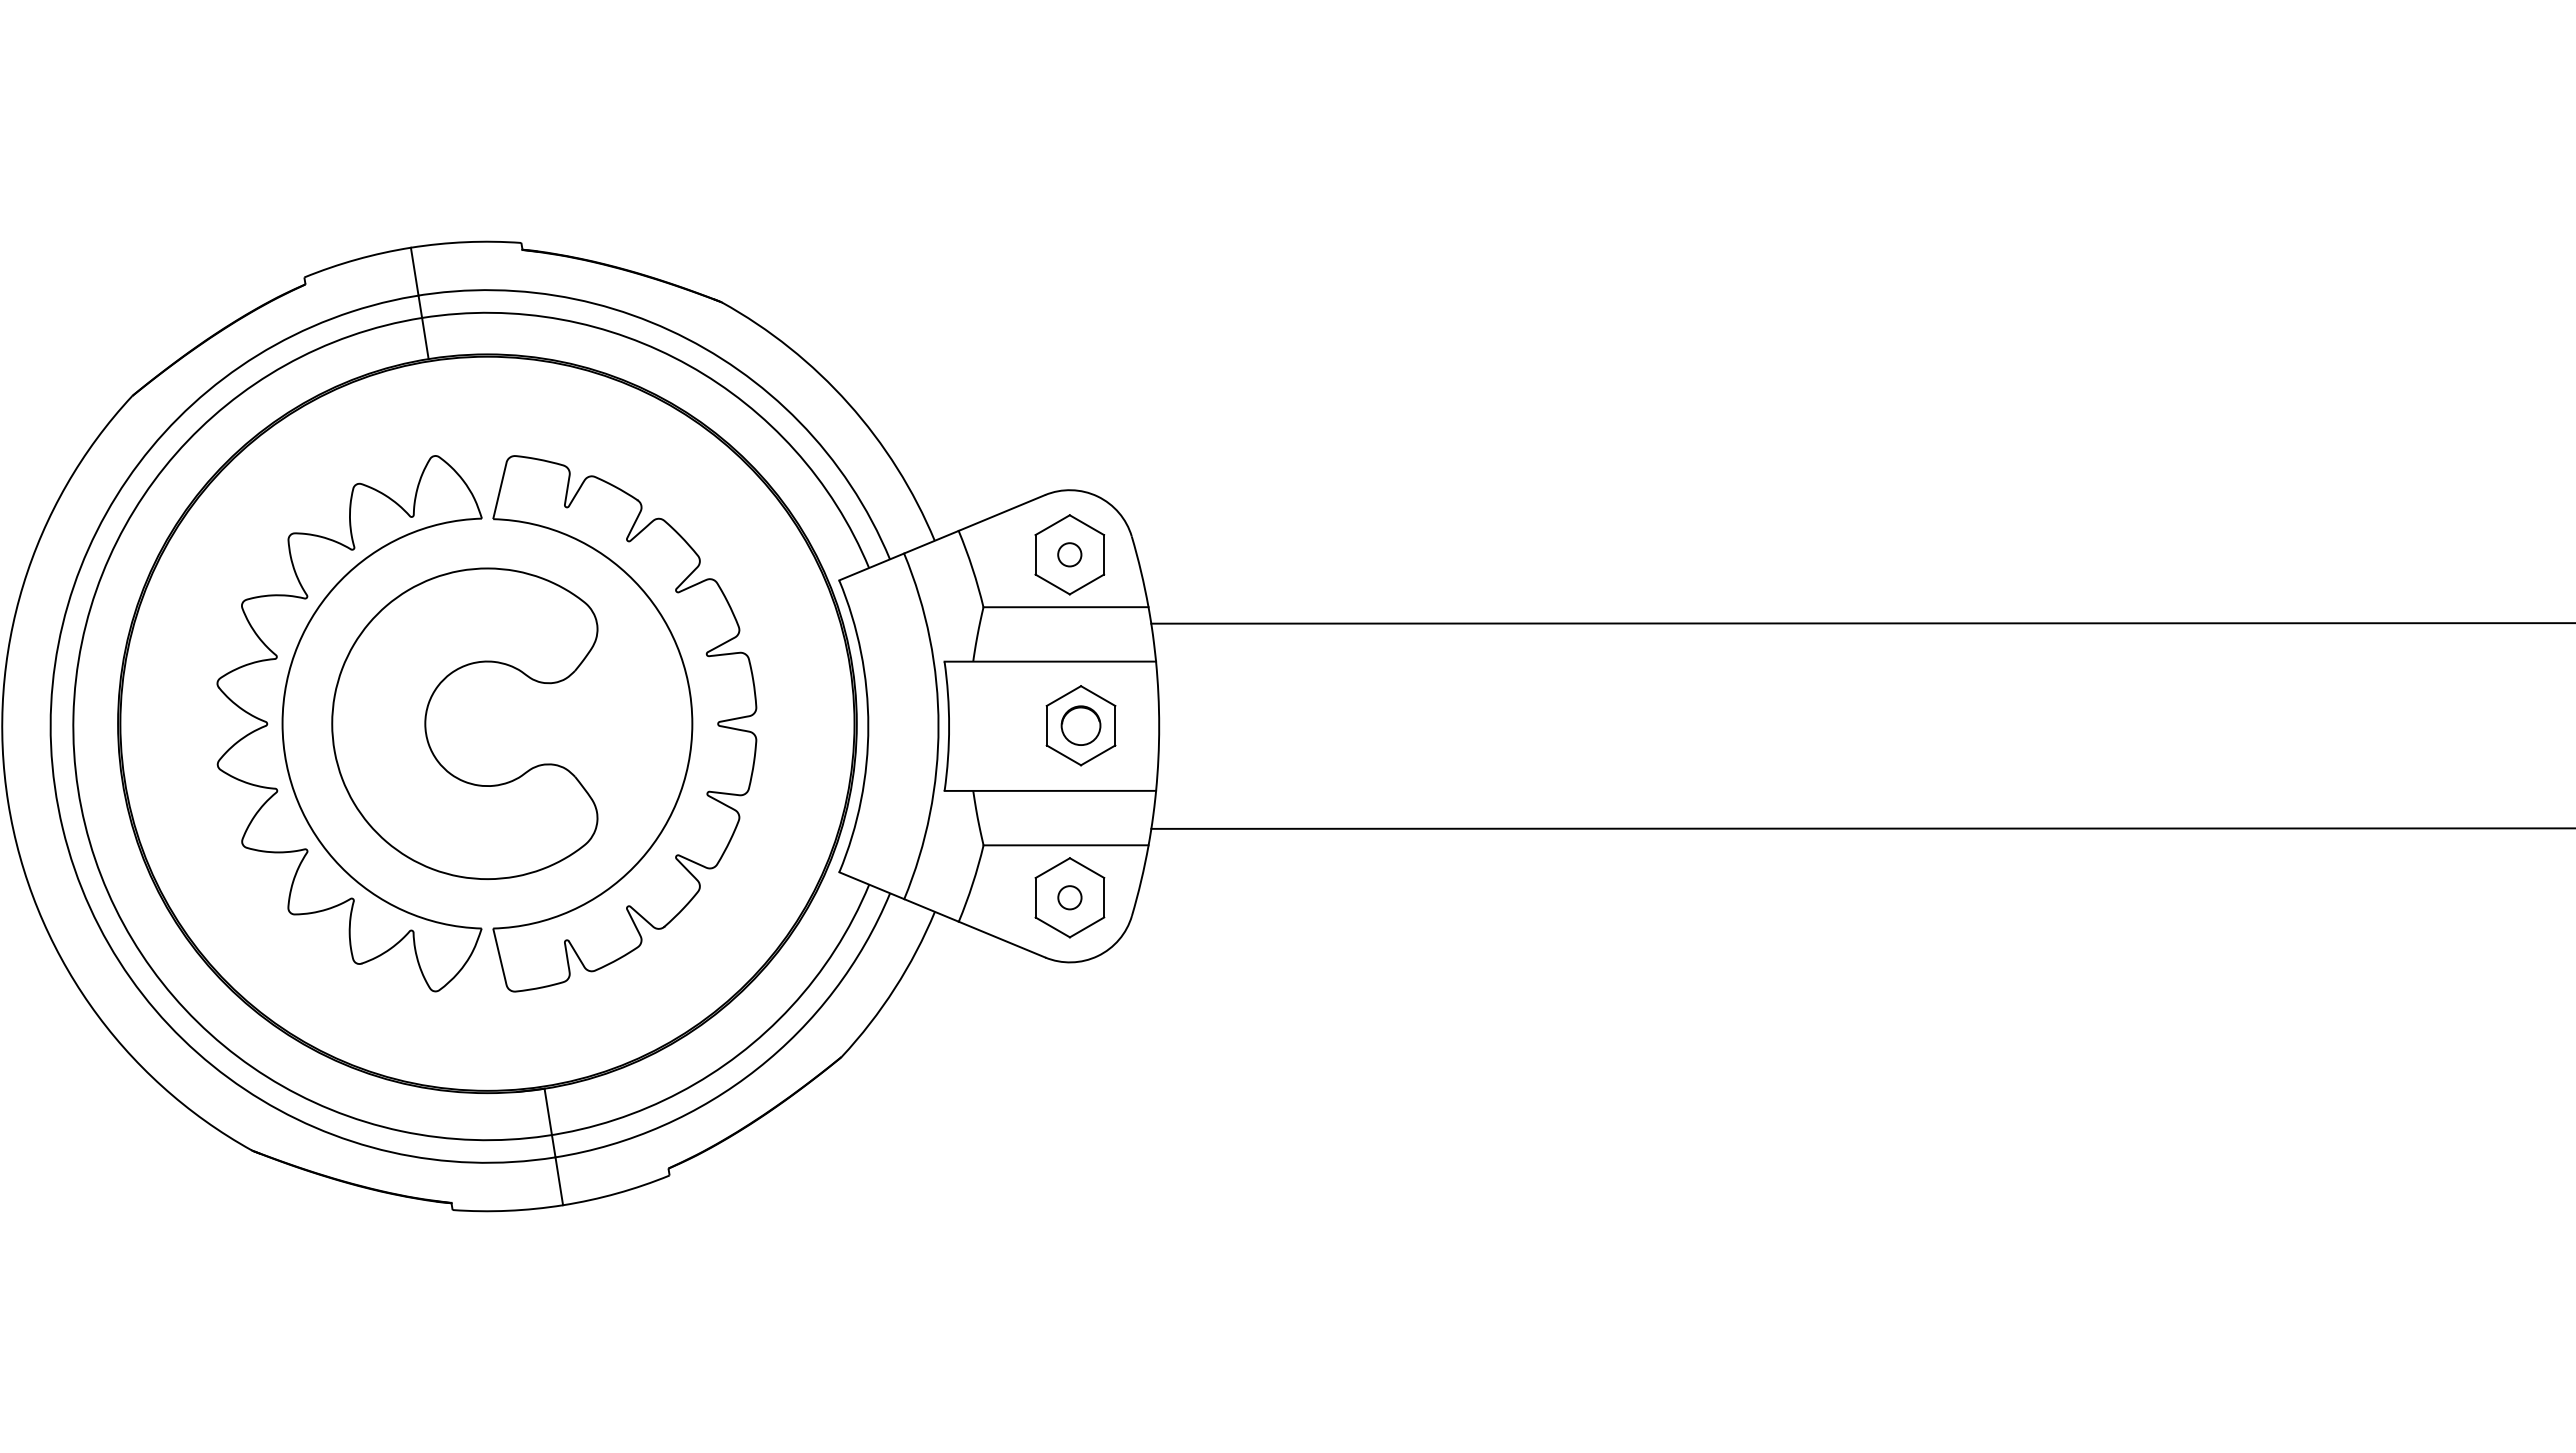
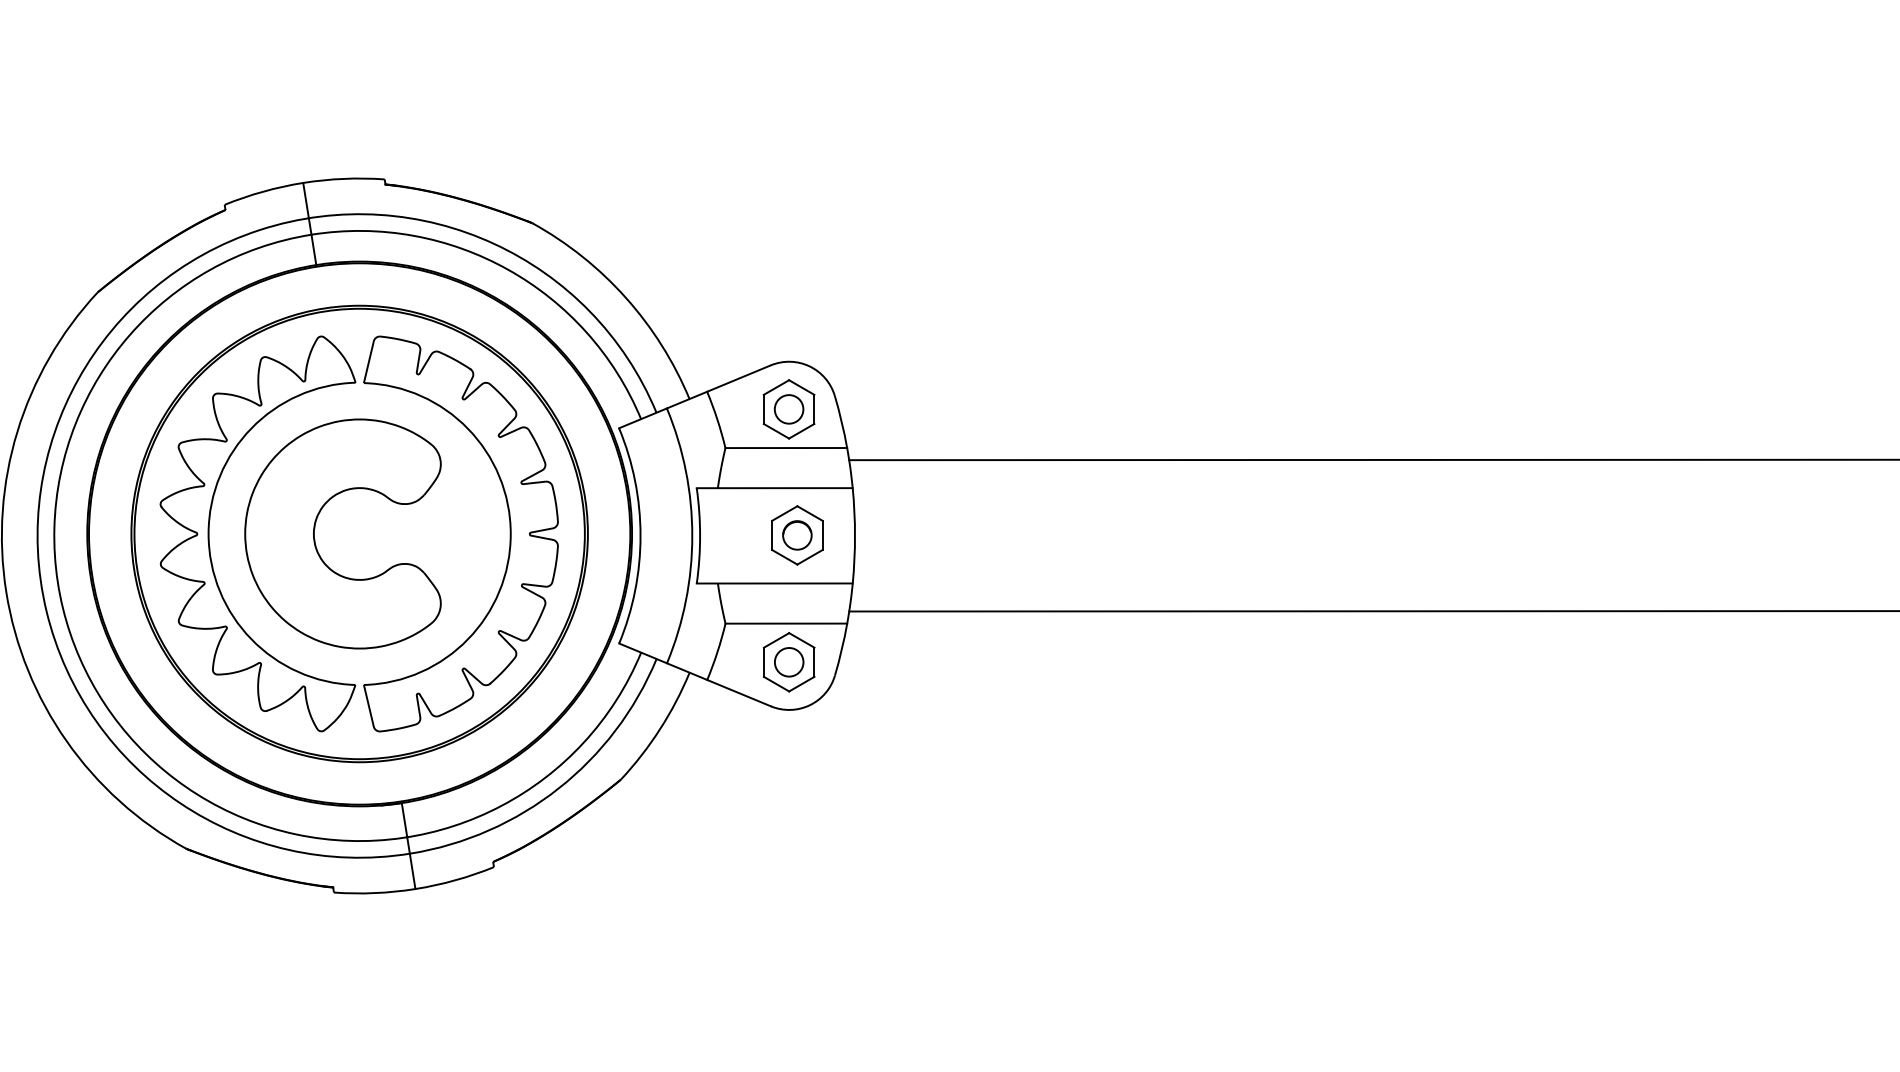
circle: (1069, 554) -> (788, 409), size x1.67
part: (487, 723) -> (359, 533), added
circle: (1069, 897) -> (788, 662), size x1.67

